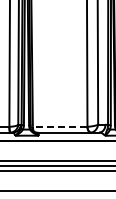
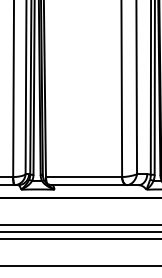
line: (59, 126) -> (83, 176), dashed -> solid

